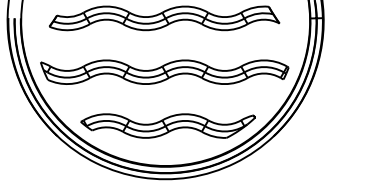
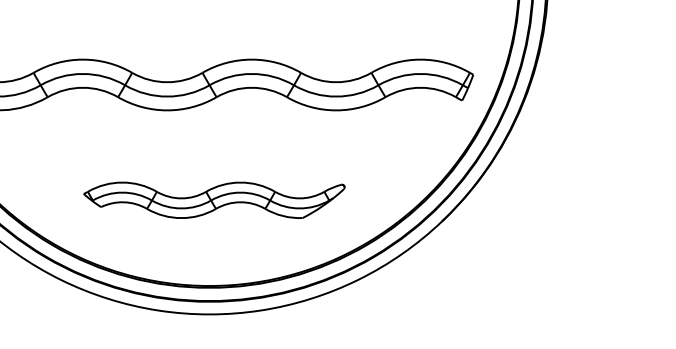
part: (167, 125) -> (213, 199), size x0.7

